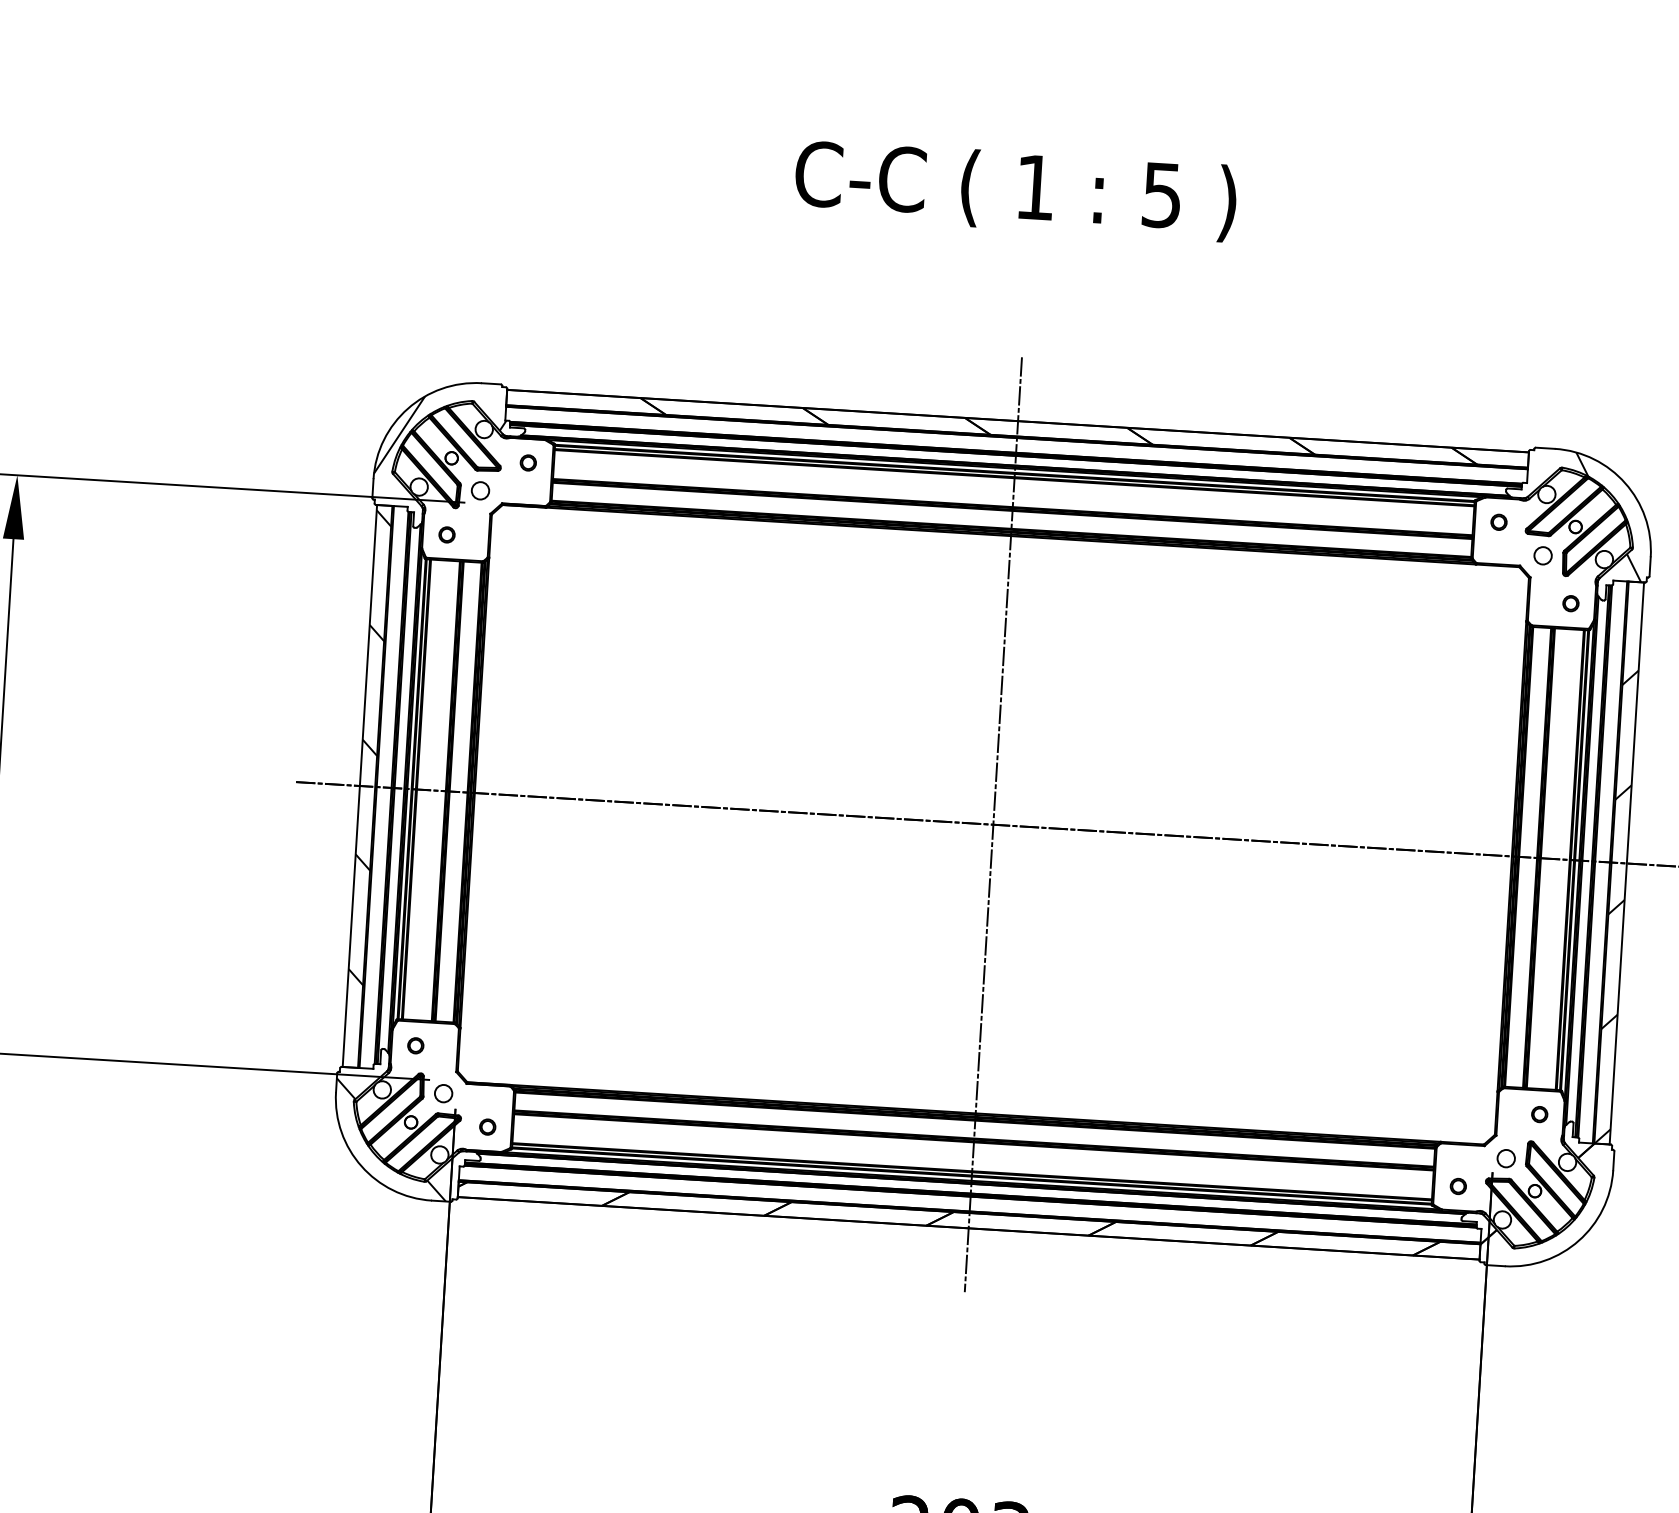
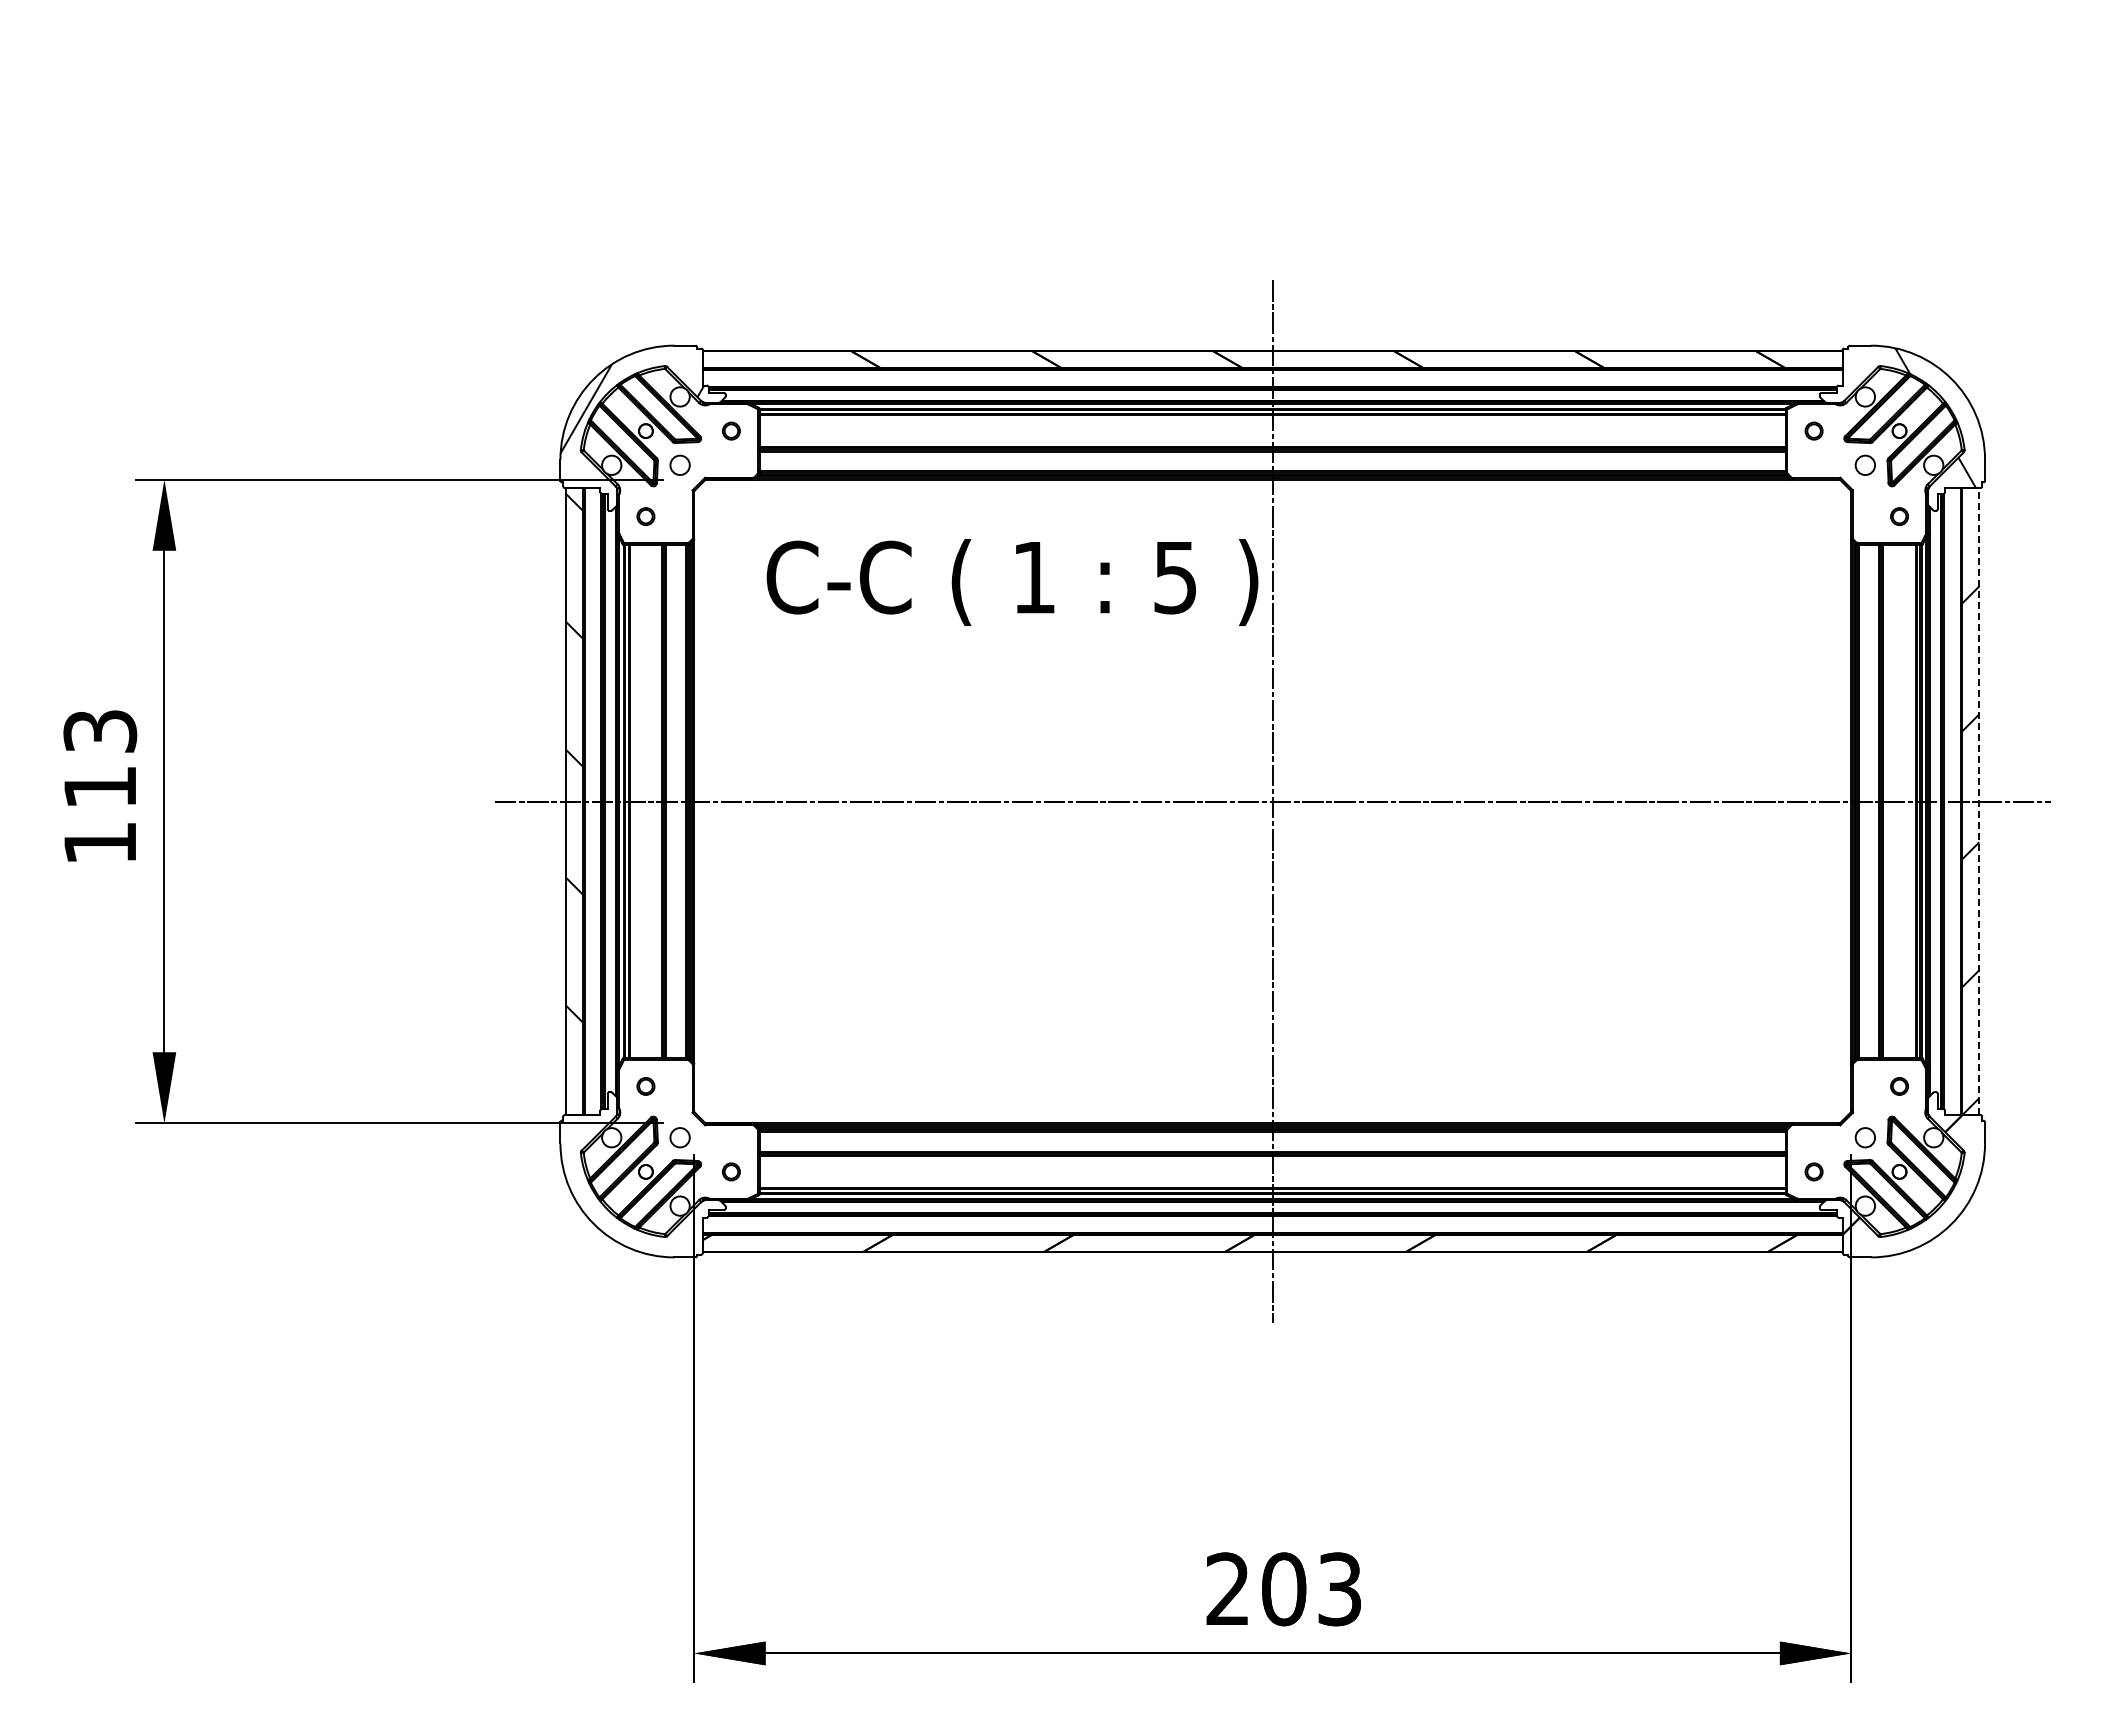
text: (1015, 190) -> (1012, 582), moved
line: (1627, 863) -> (1979, 801), solid -> dashed
hatch: (390, 1139) -> (624, 1192), removed

